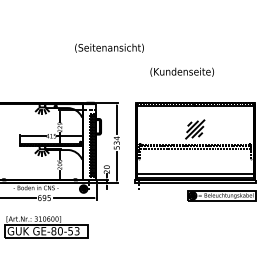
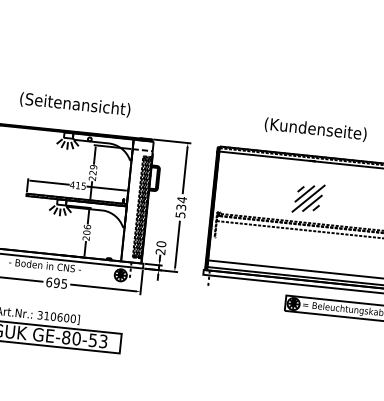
text: (109, 47) -> (75, 103), moved
text: (181, 71) -> (314, 128), moved

